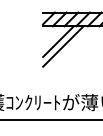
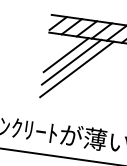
line: (68, 51) -> (77, 69), added

